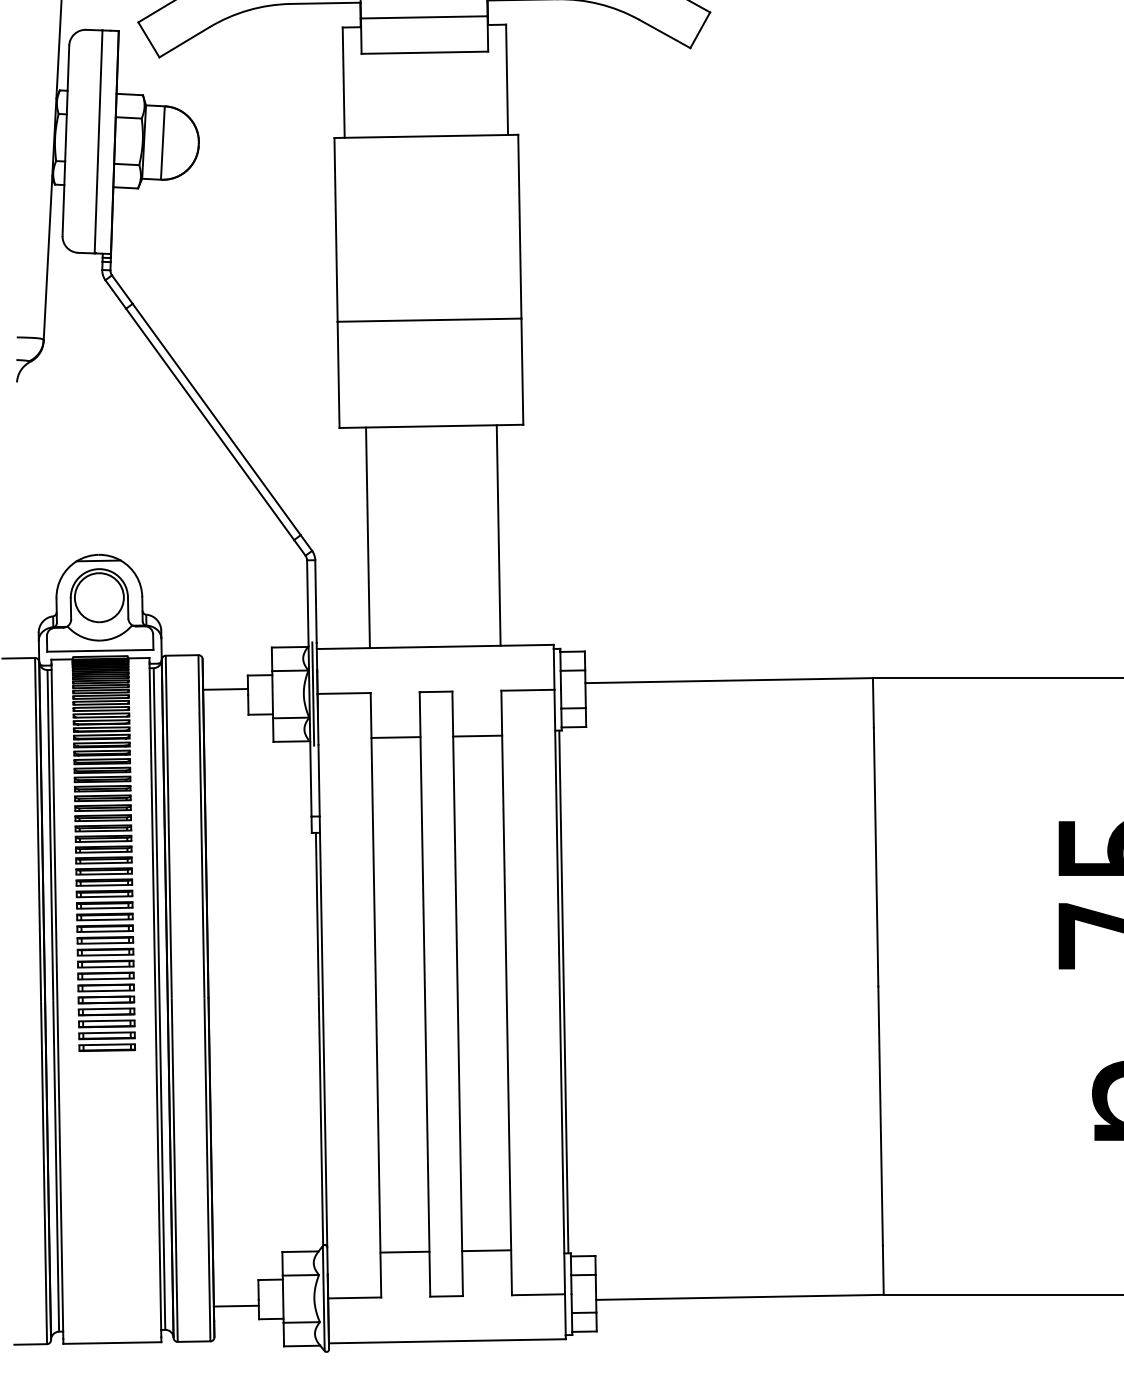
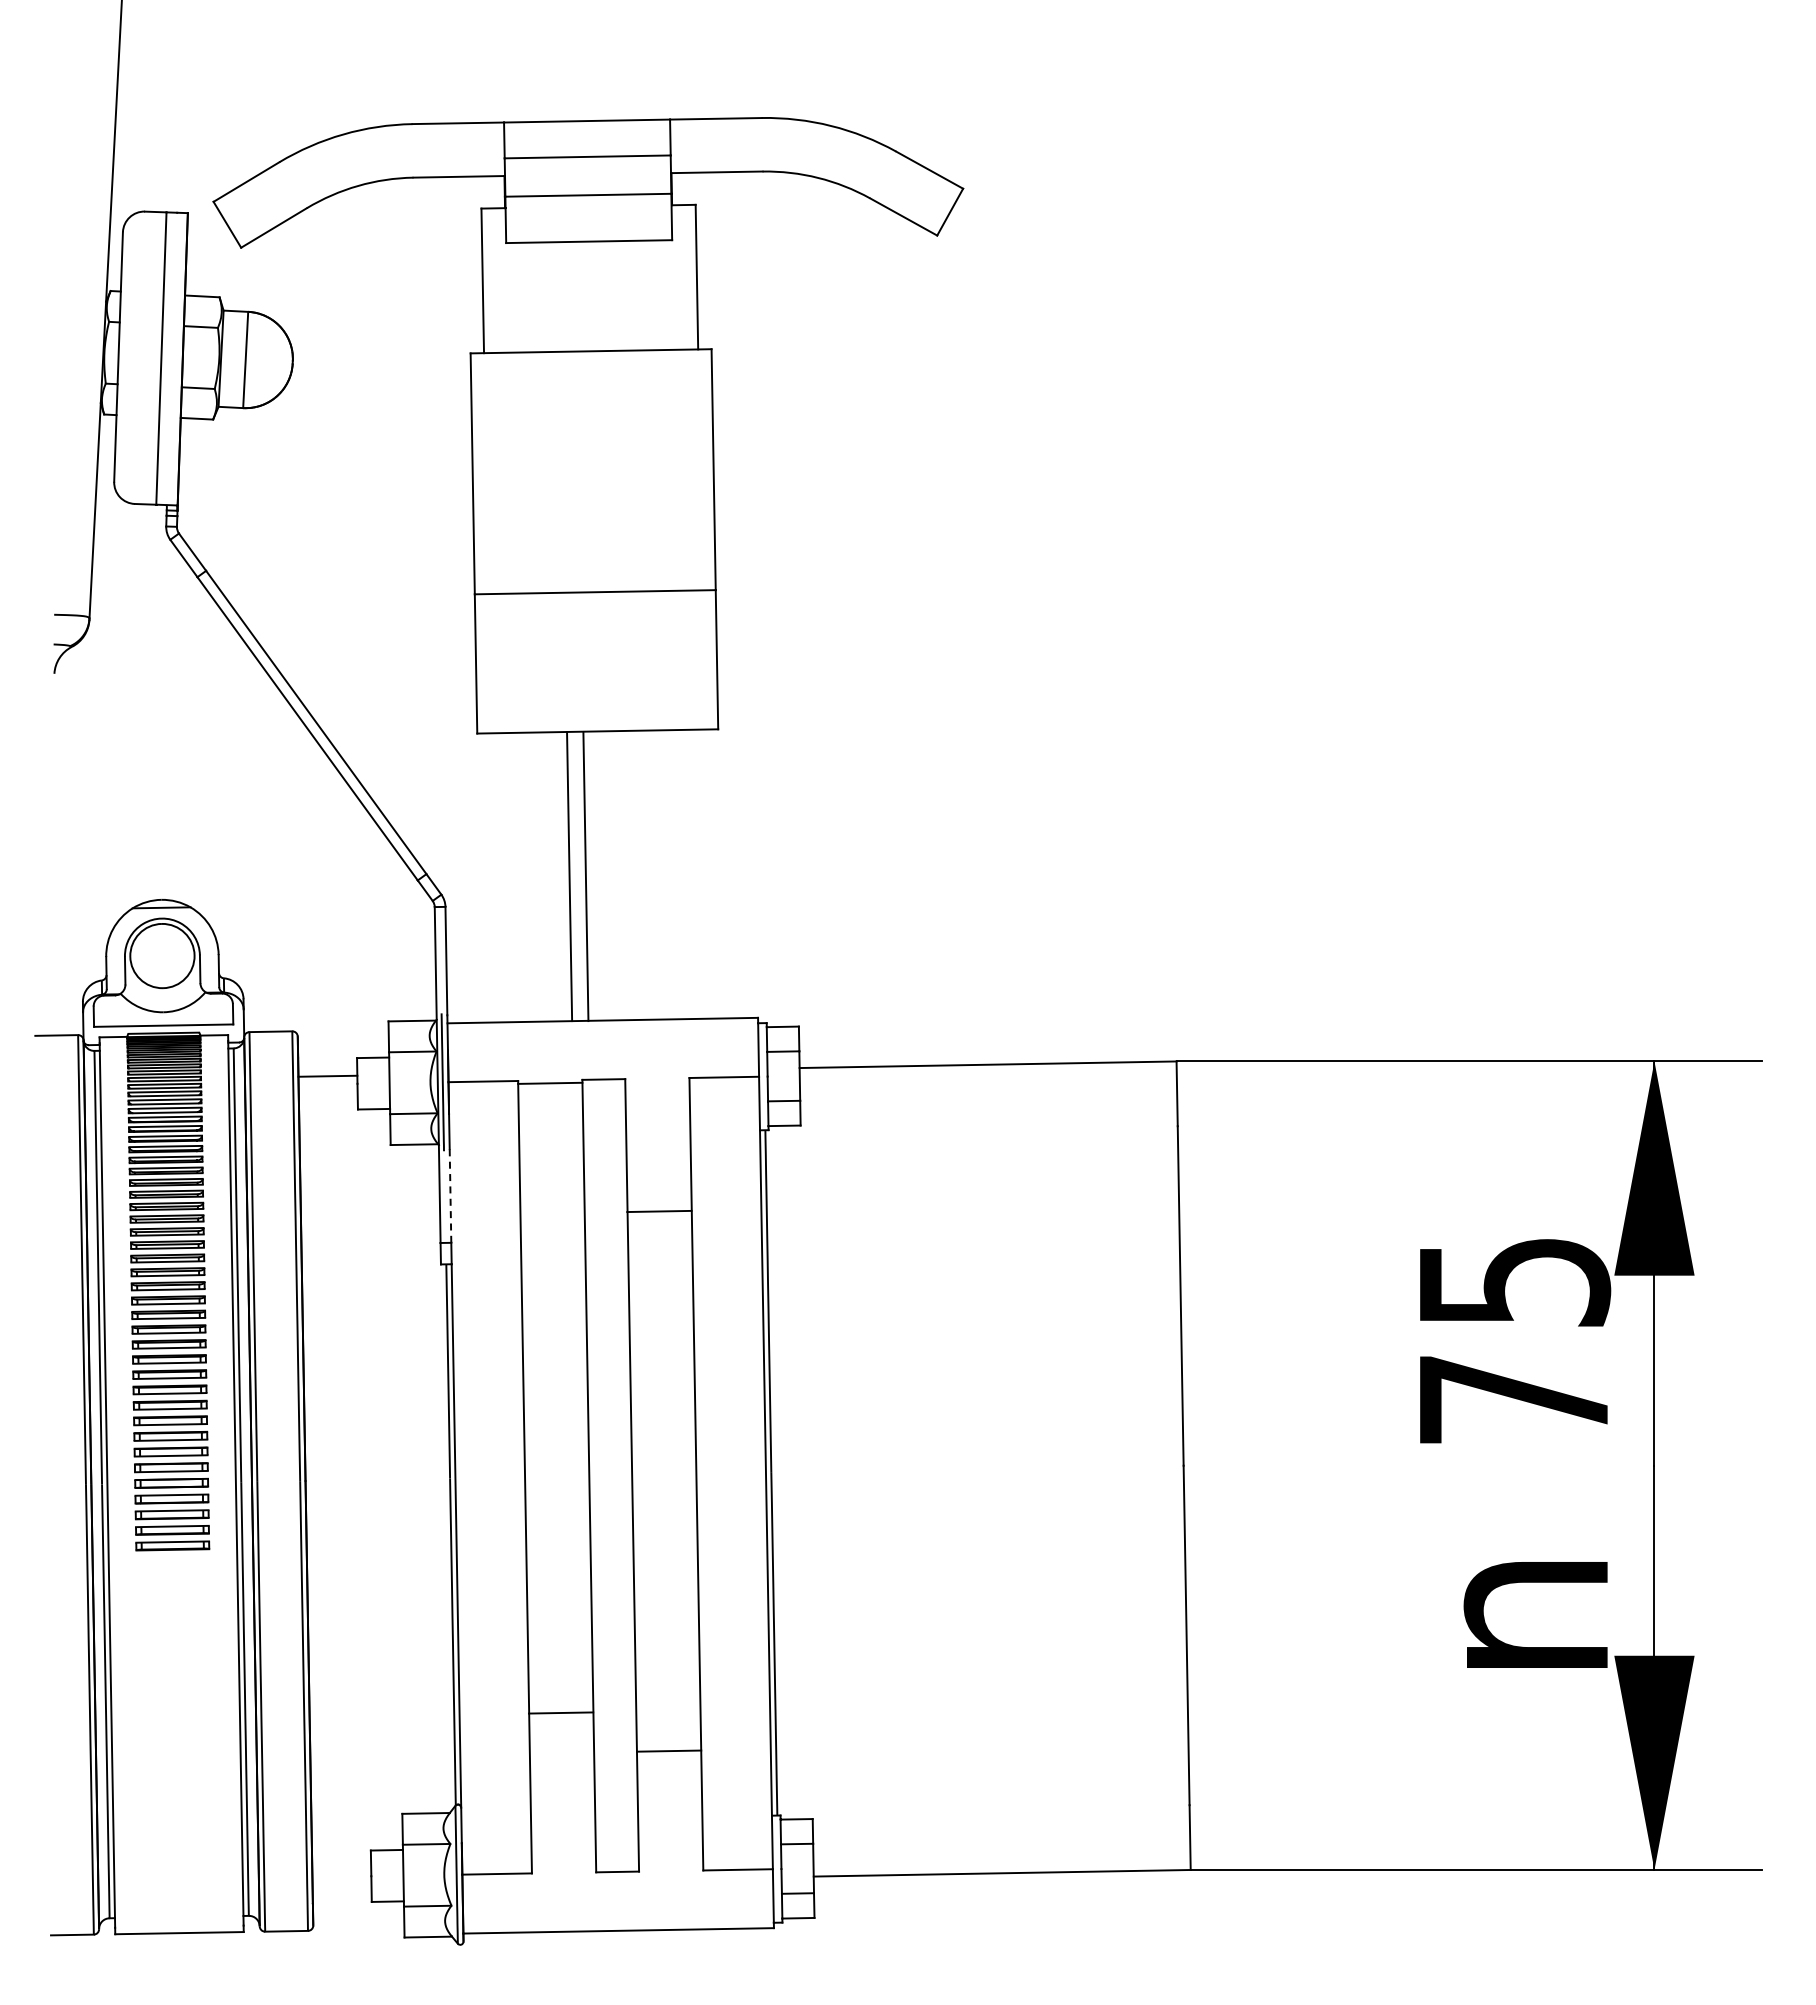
line: (498, 535) -> (585, 876), moved
line: (367, 537) -> (569, 876), moved
line: (396, 736) -> (550, 1082), moved
line: (477, 736) -> (659, 1211), moved
line: (319, 780) -> (450, 1195), solid -> dashed
line: (486, 1250) -> (669, 1750), moved
line: (404, 1251) -> (560, 1712), moved
line: (235, 1305) -> (341, 1884), removed

